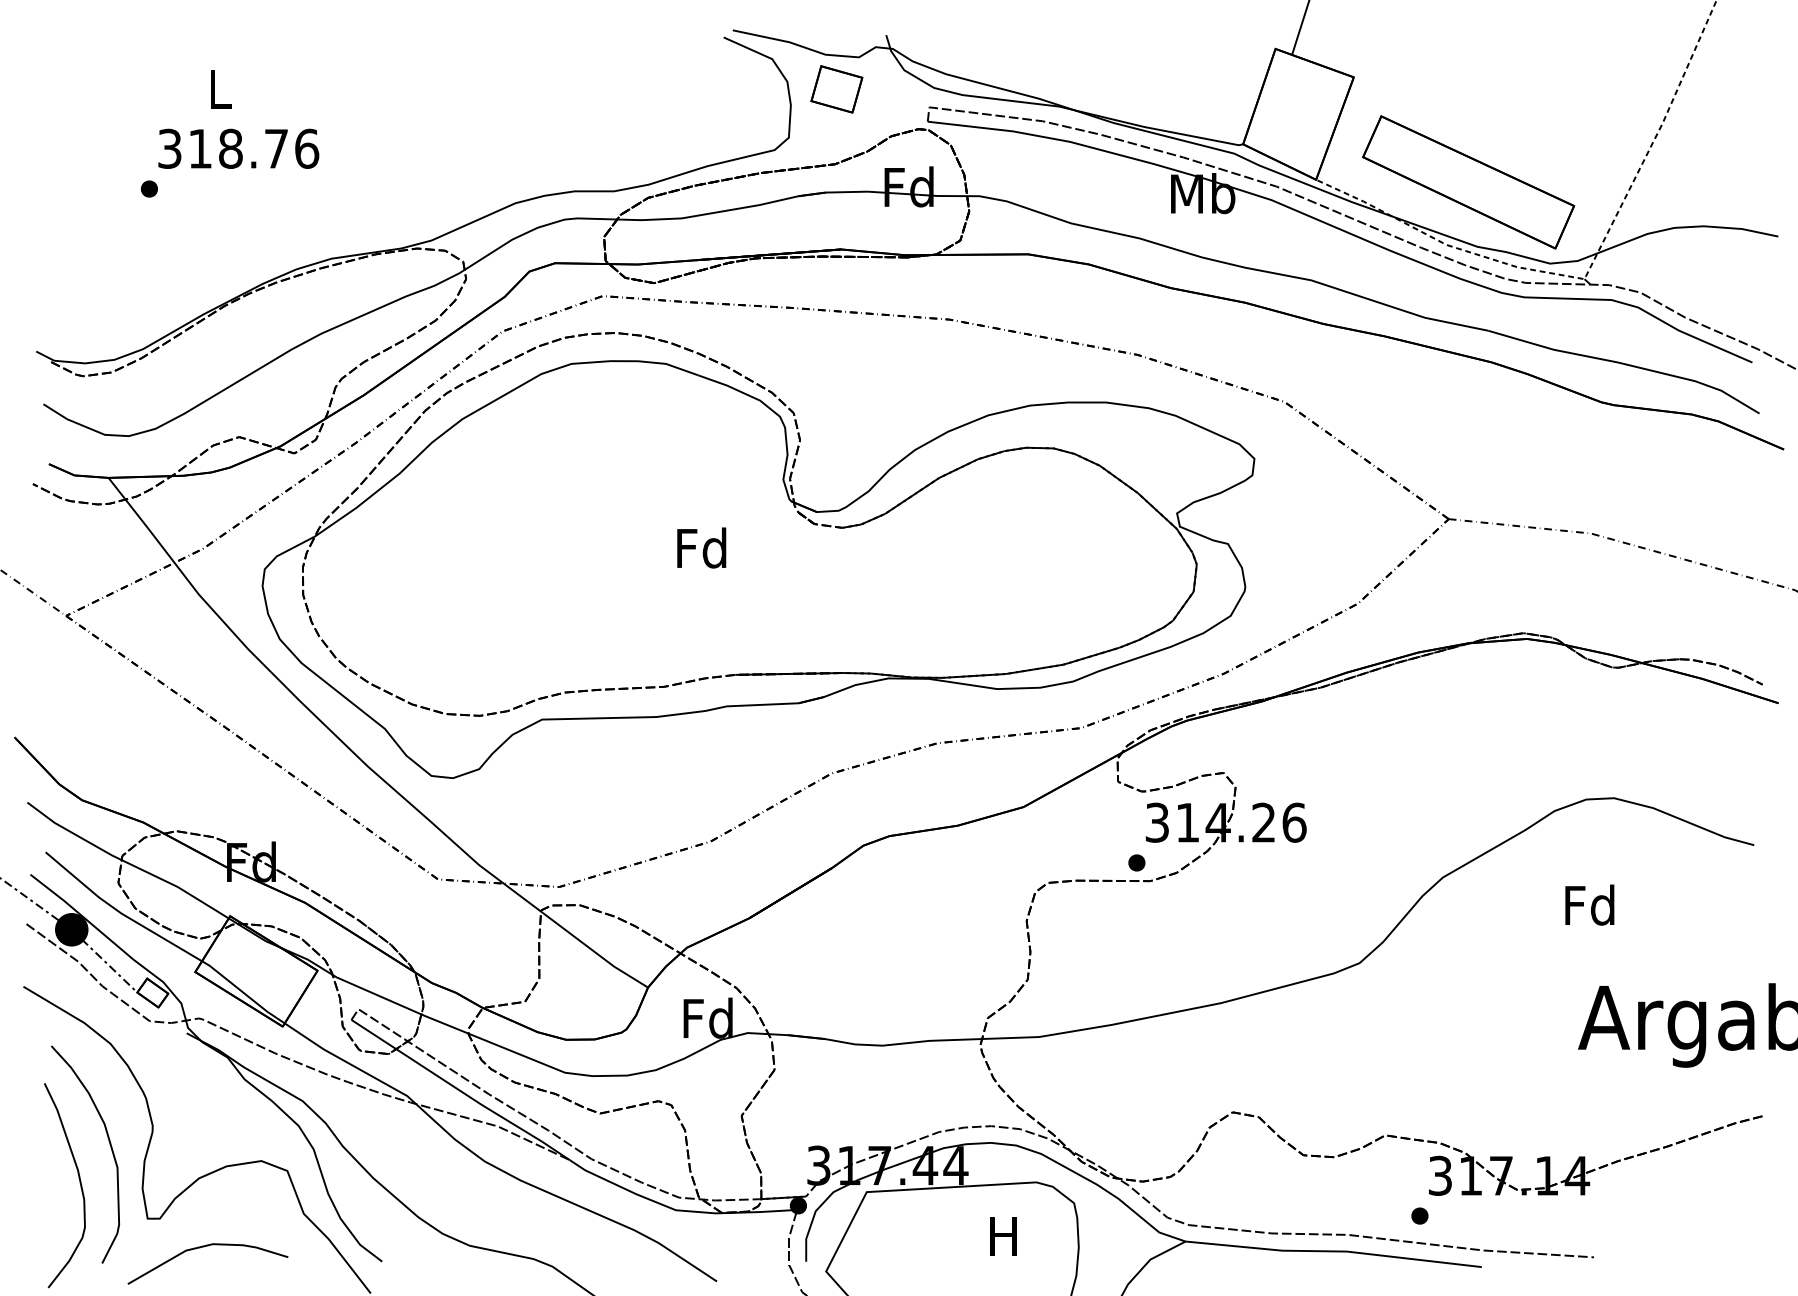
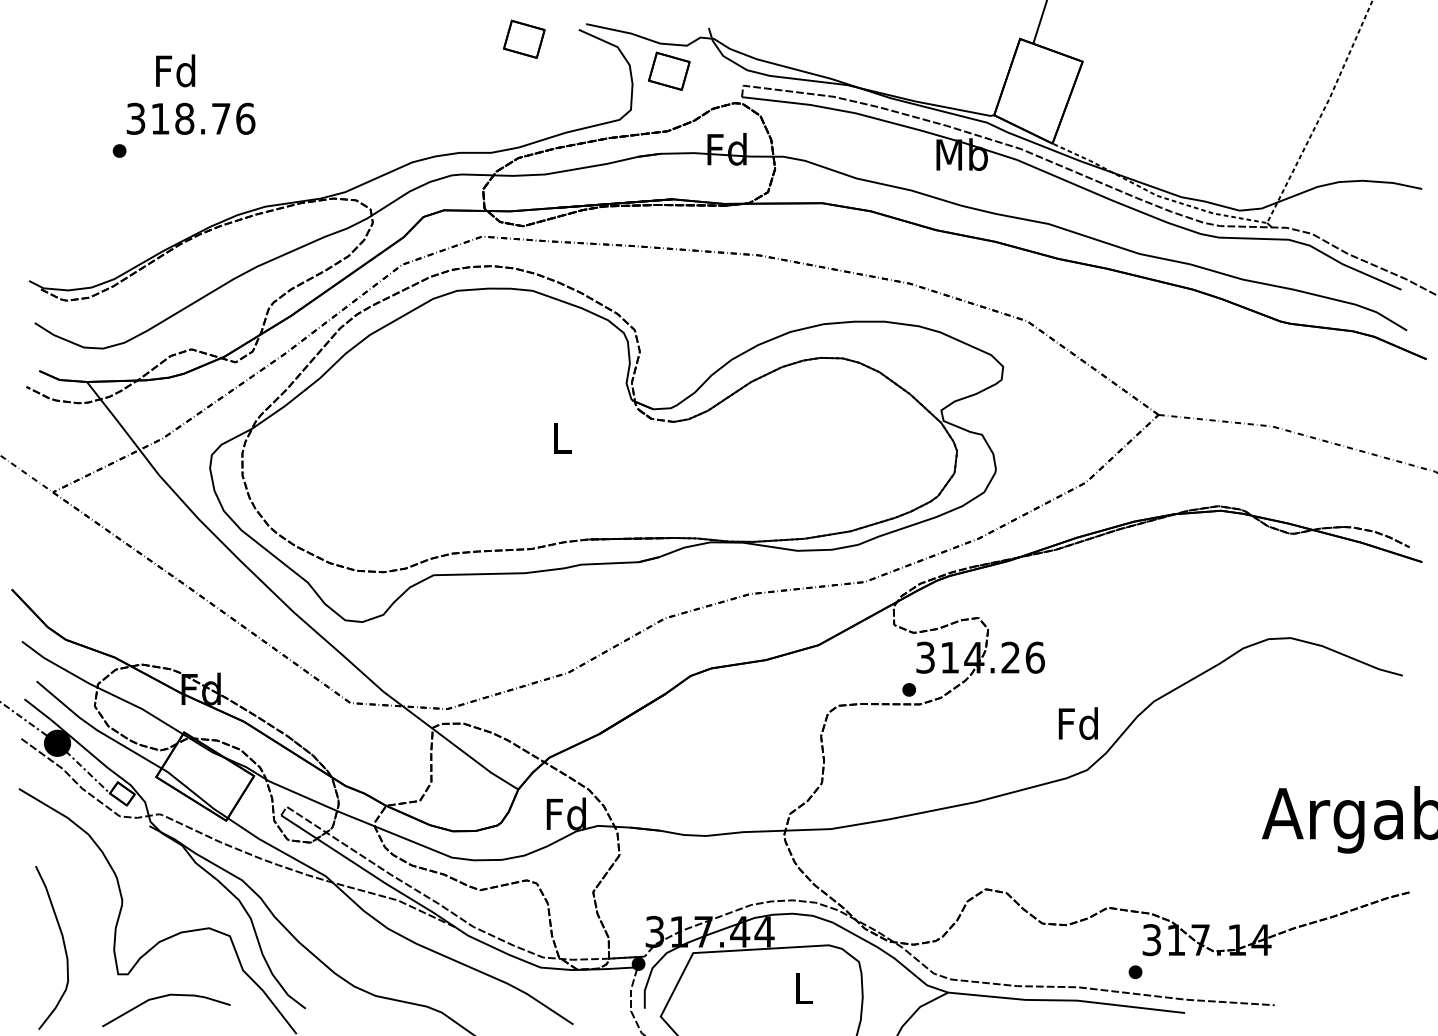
part: (655, 48) -> (524, 38), added
text: (219, 88) -> (175, 70), L -> Fd
part: (1468, 182) -> (1174, 145), removed
text: (700, 547) -> (560, 437), Fd -> L
text: (1588, 904) -> (1077, 723), moved
curve: (109, 1145) -> (87, 915), removed
text: (1003, 1236) -> (802, 988), H -> L

